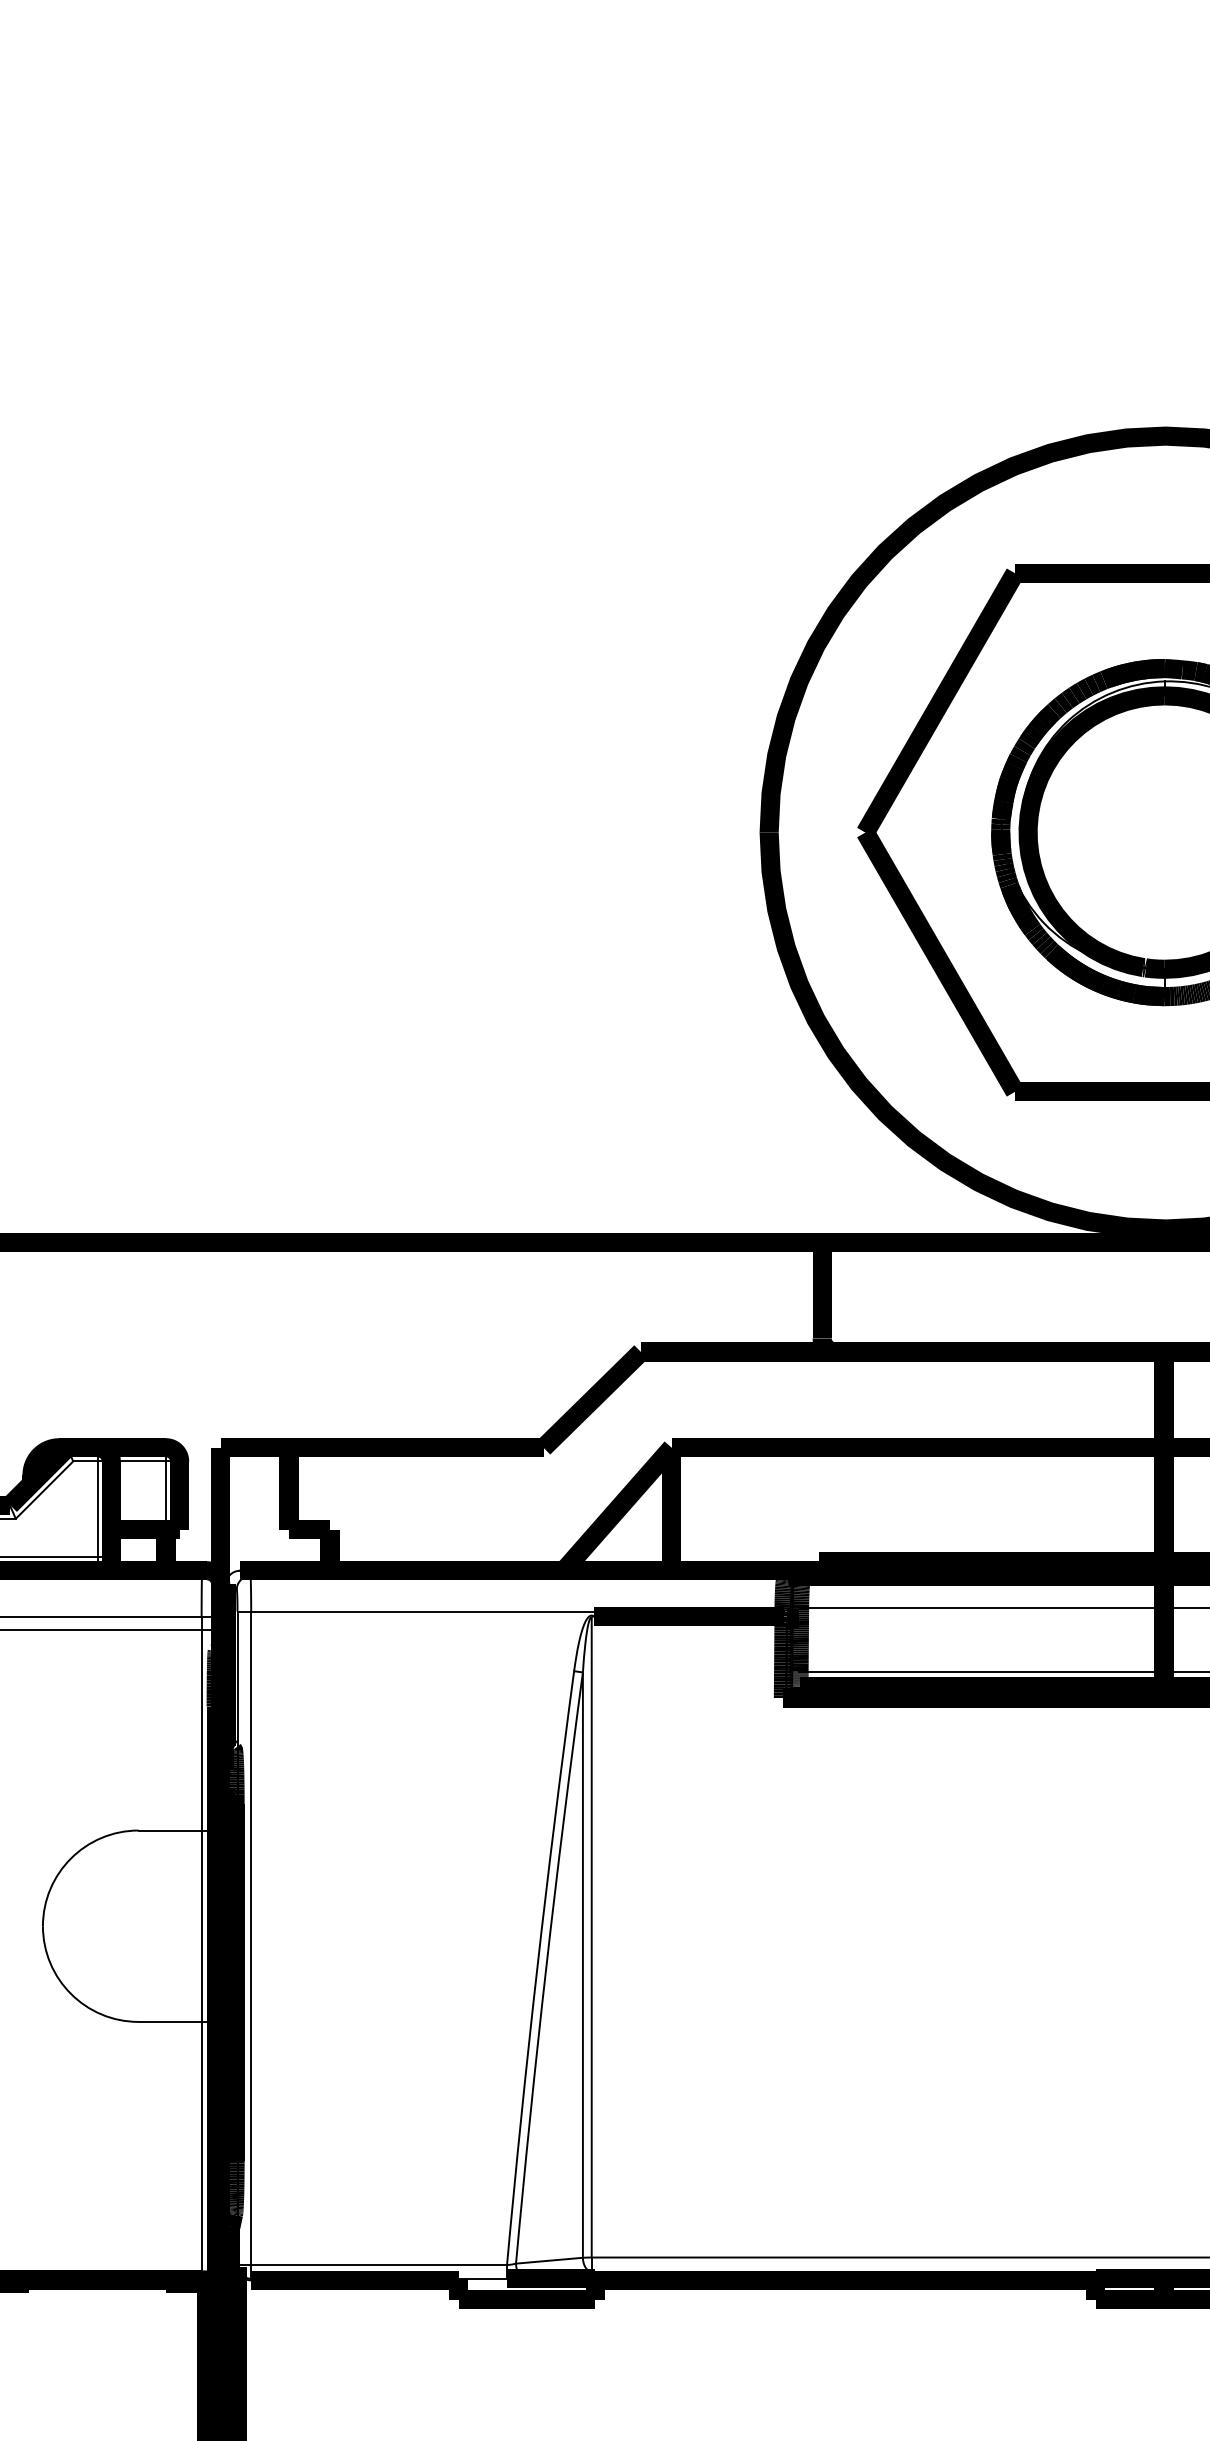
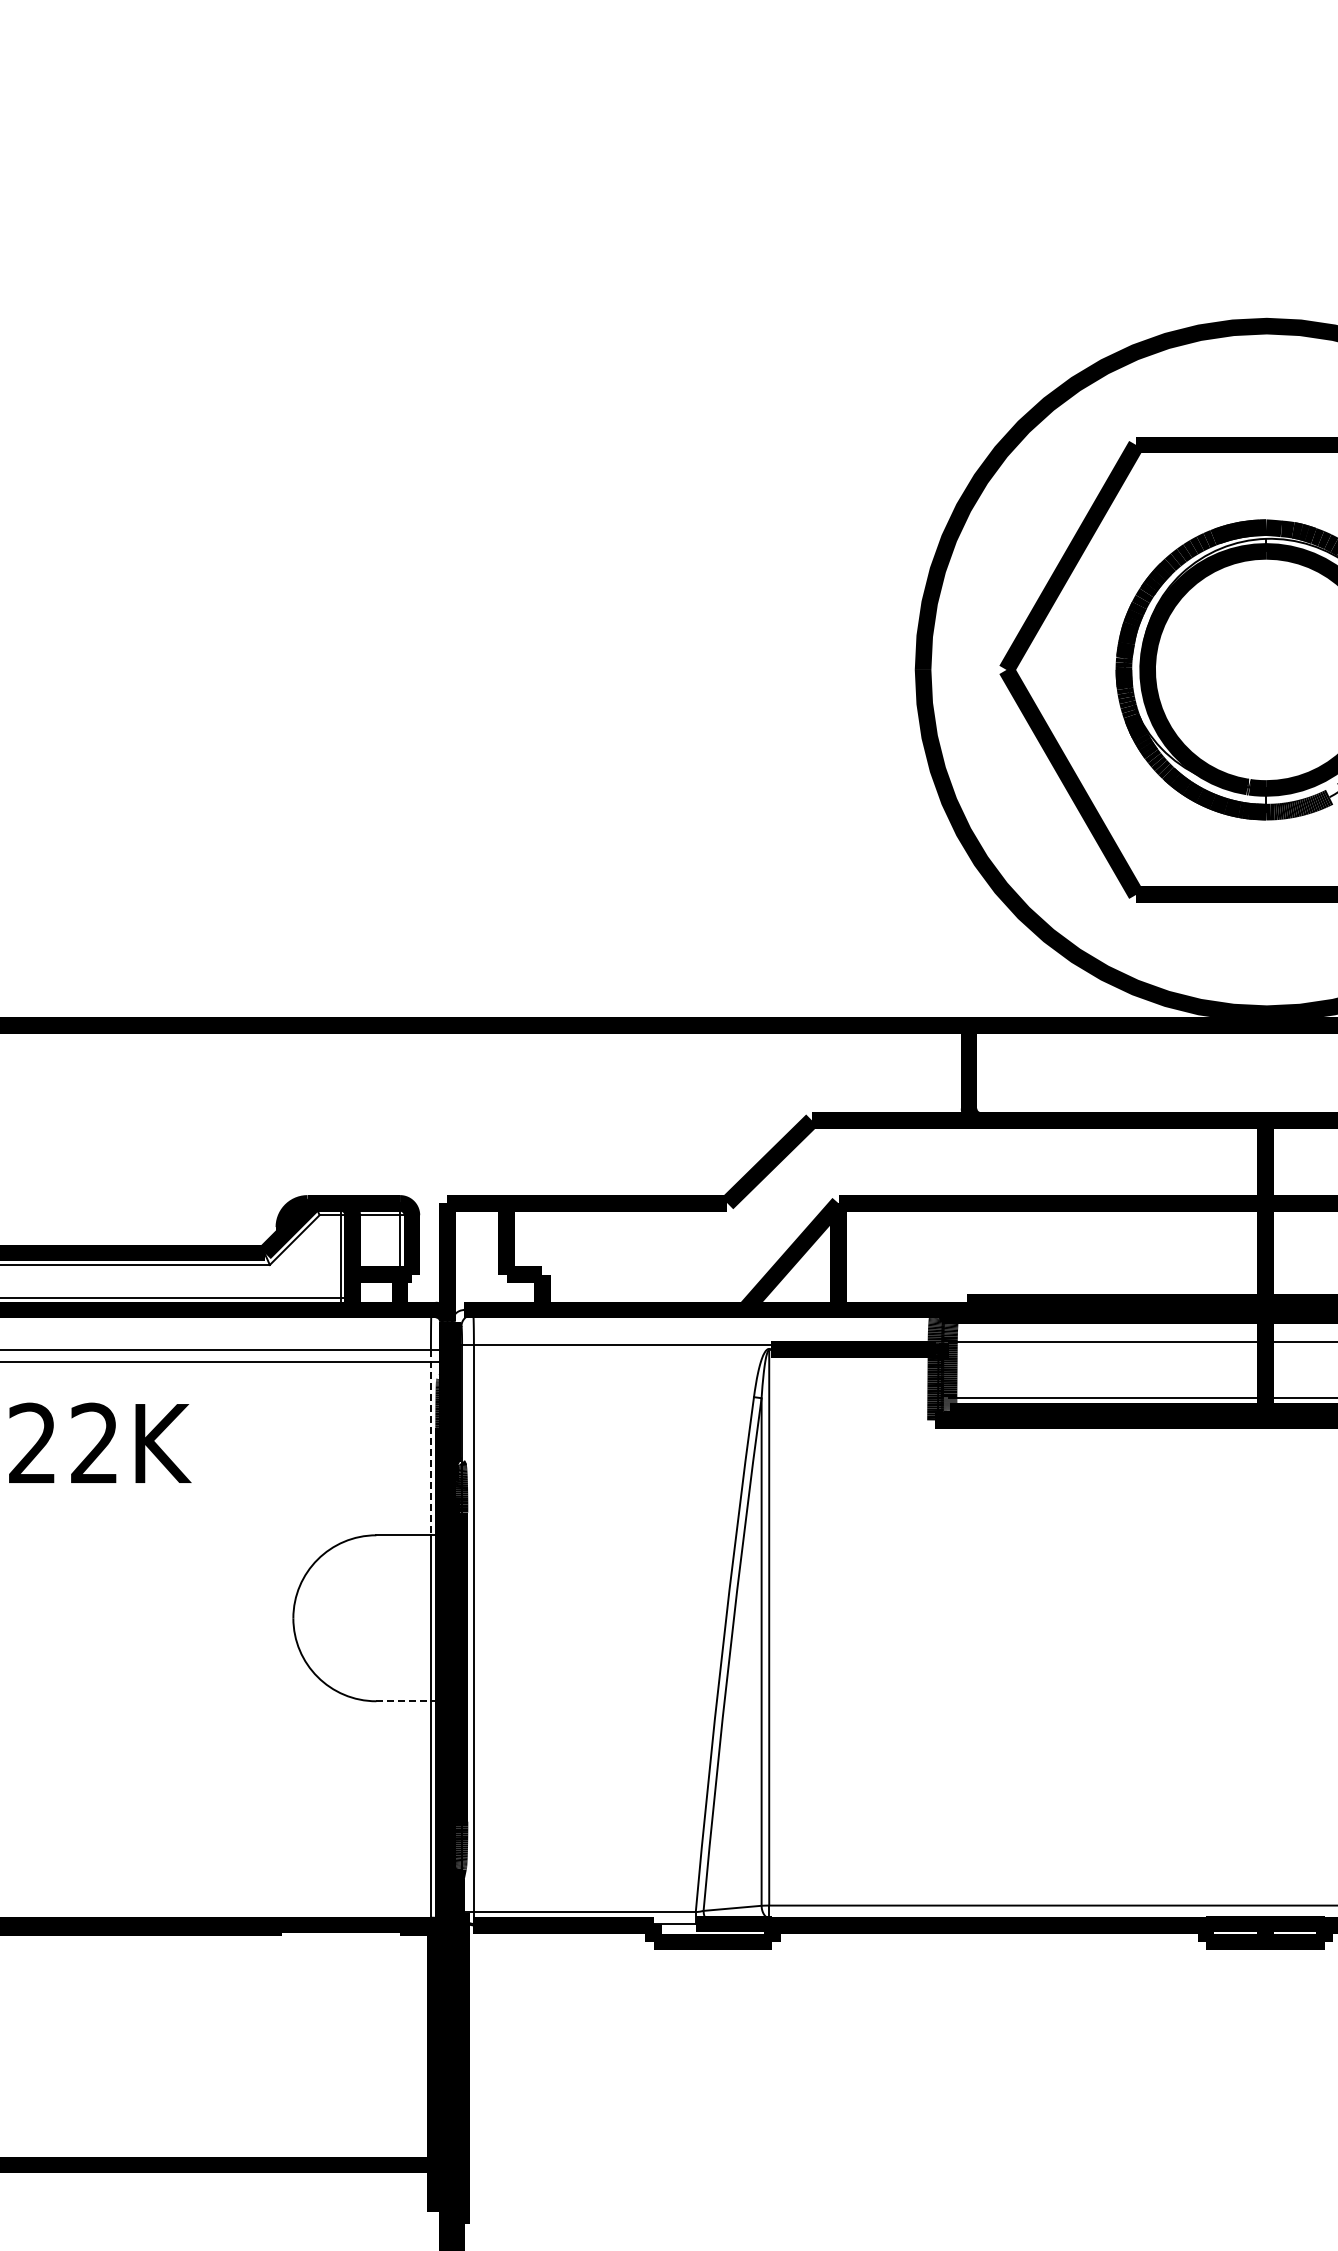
line: (201, 1723) -> (430, 1442), solid -> dashed
line: (171, 2022) -> (404, 1701), solid -> dashed

